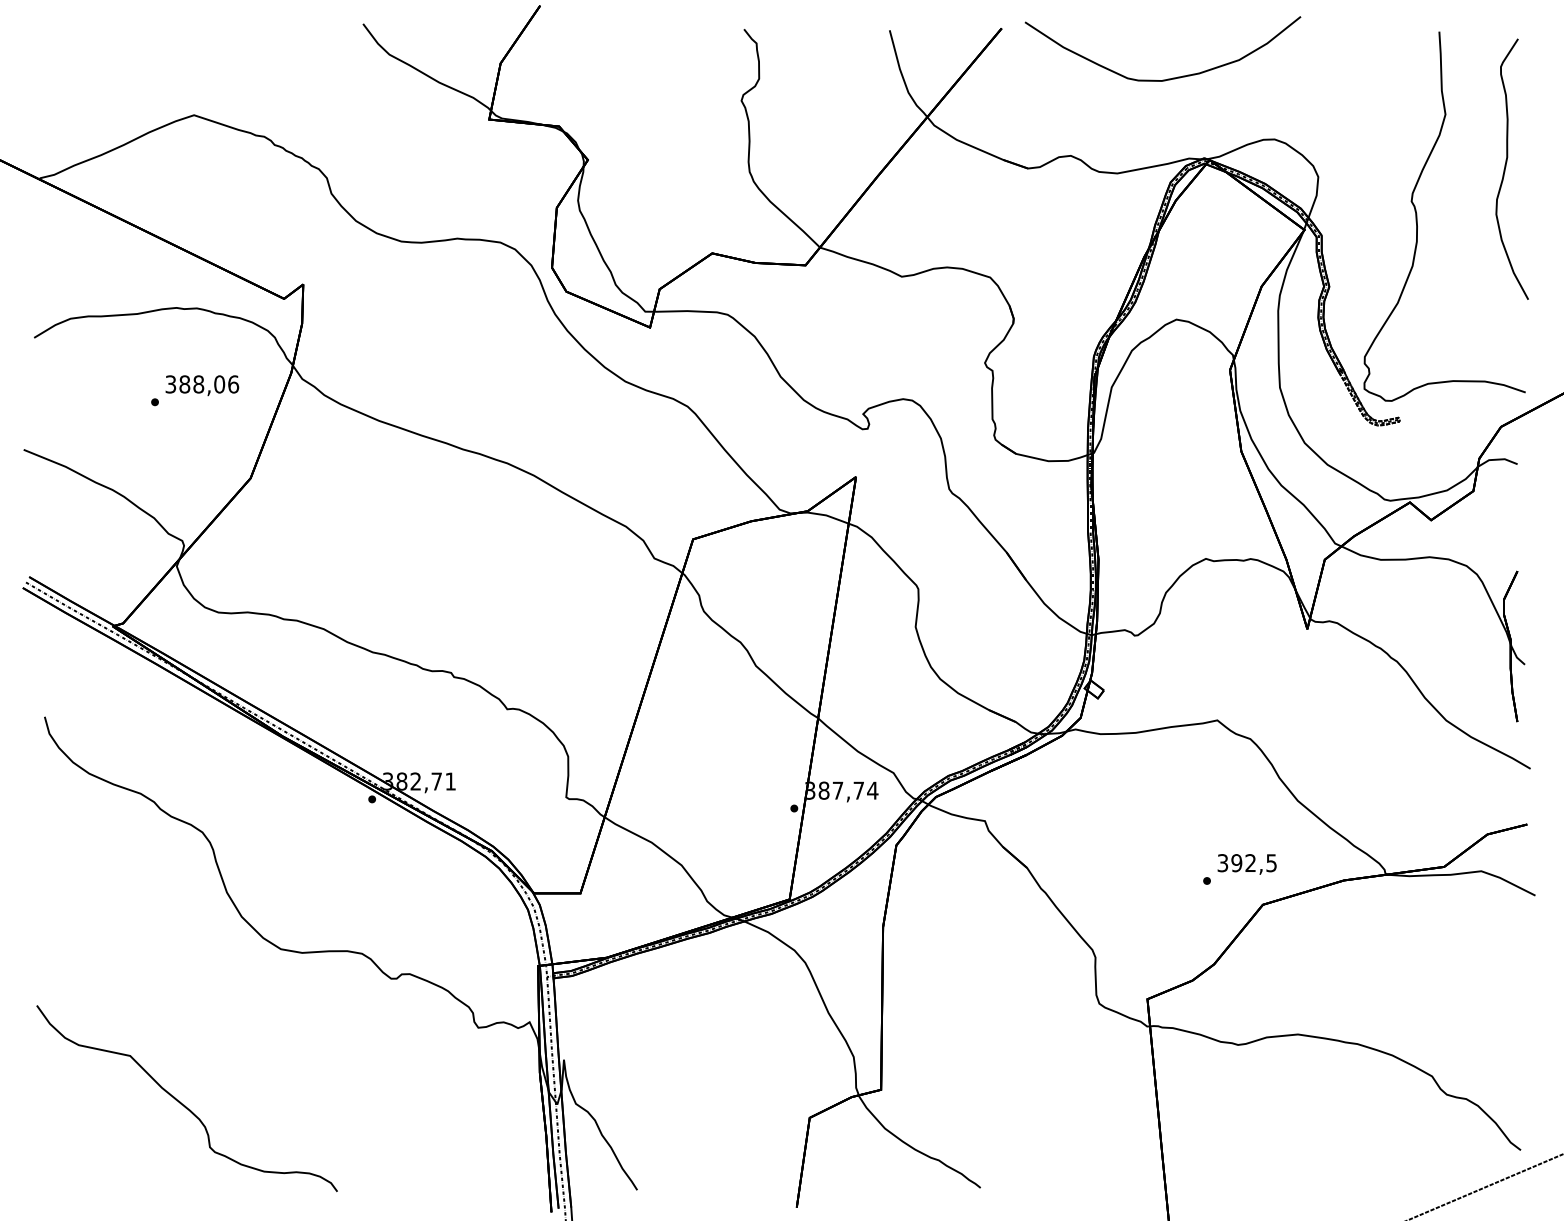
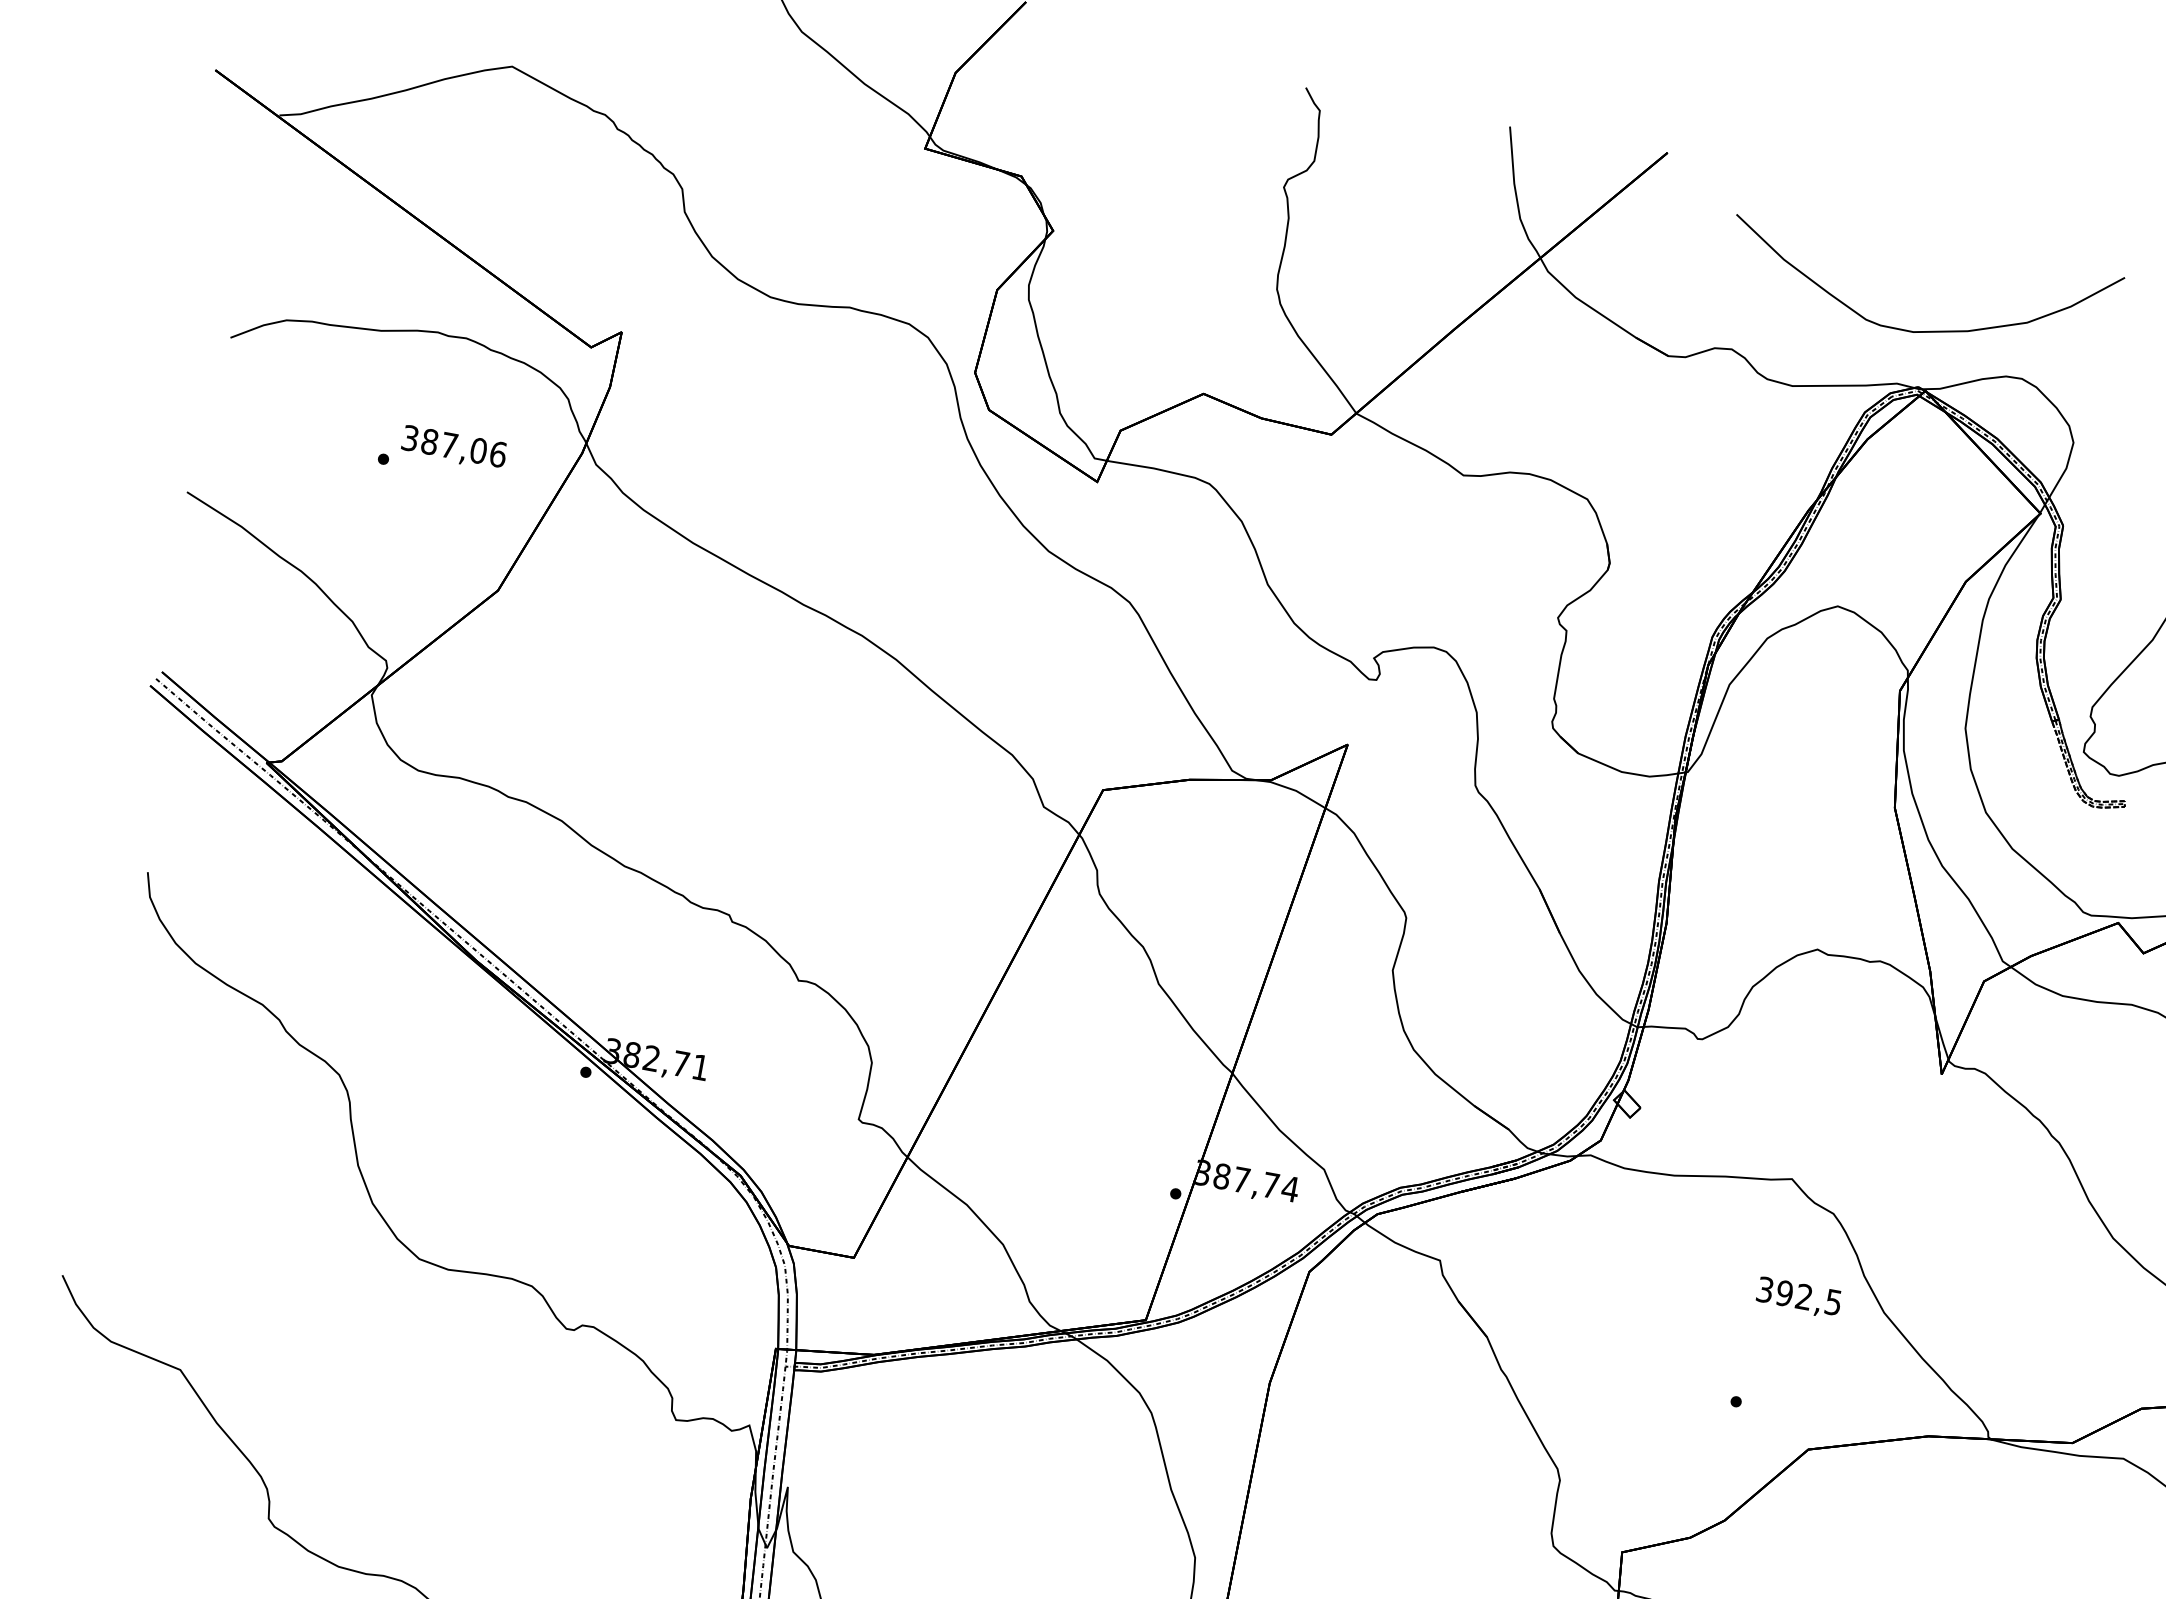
curve: (1167, 78) -> (1921, 330), moved
text: (198, 384) -> (449, 445), 388,06 -> 387,06
text: (1246, 864) -> (1797, 1297), moved

